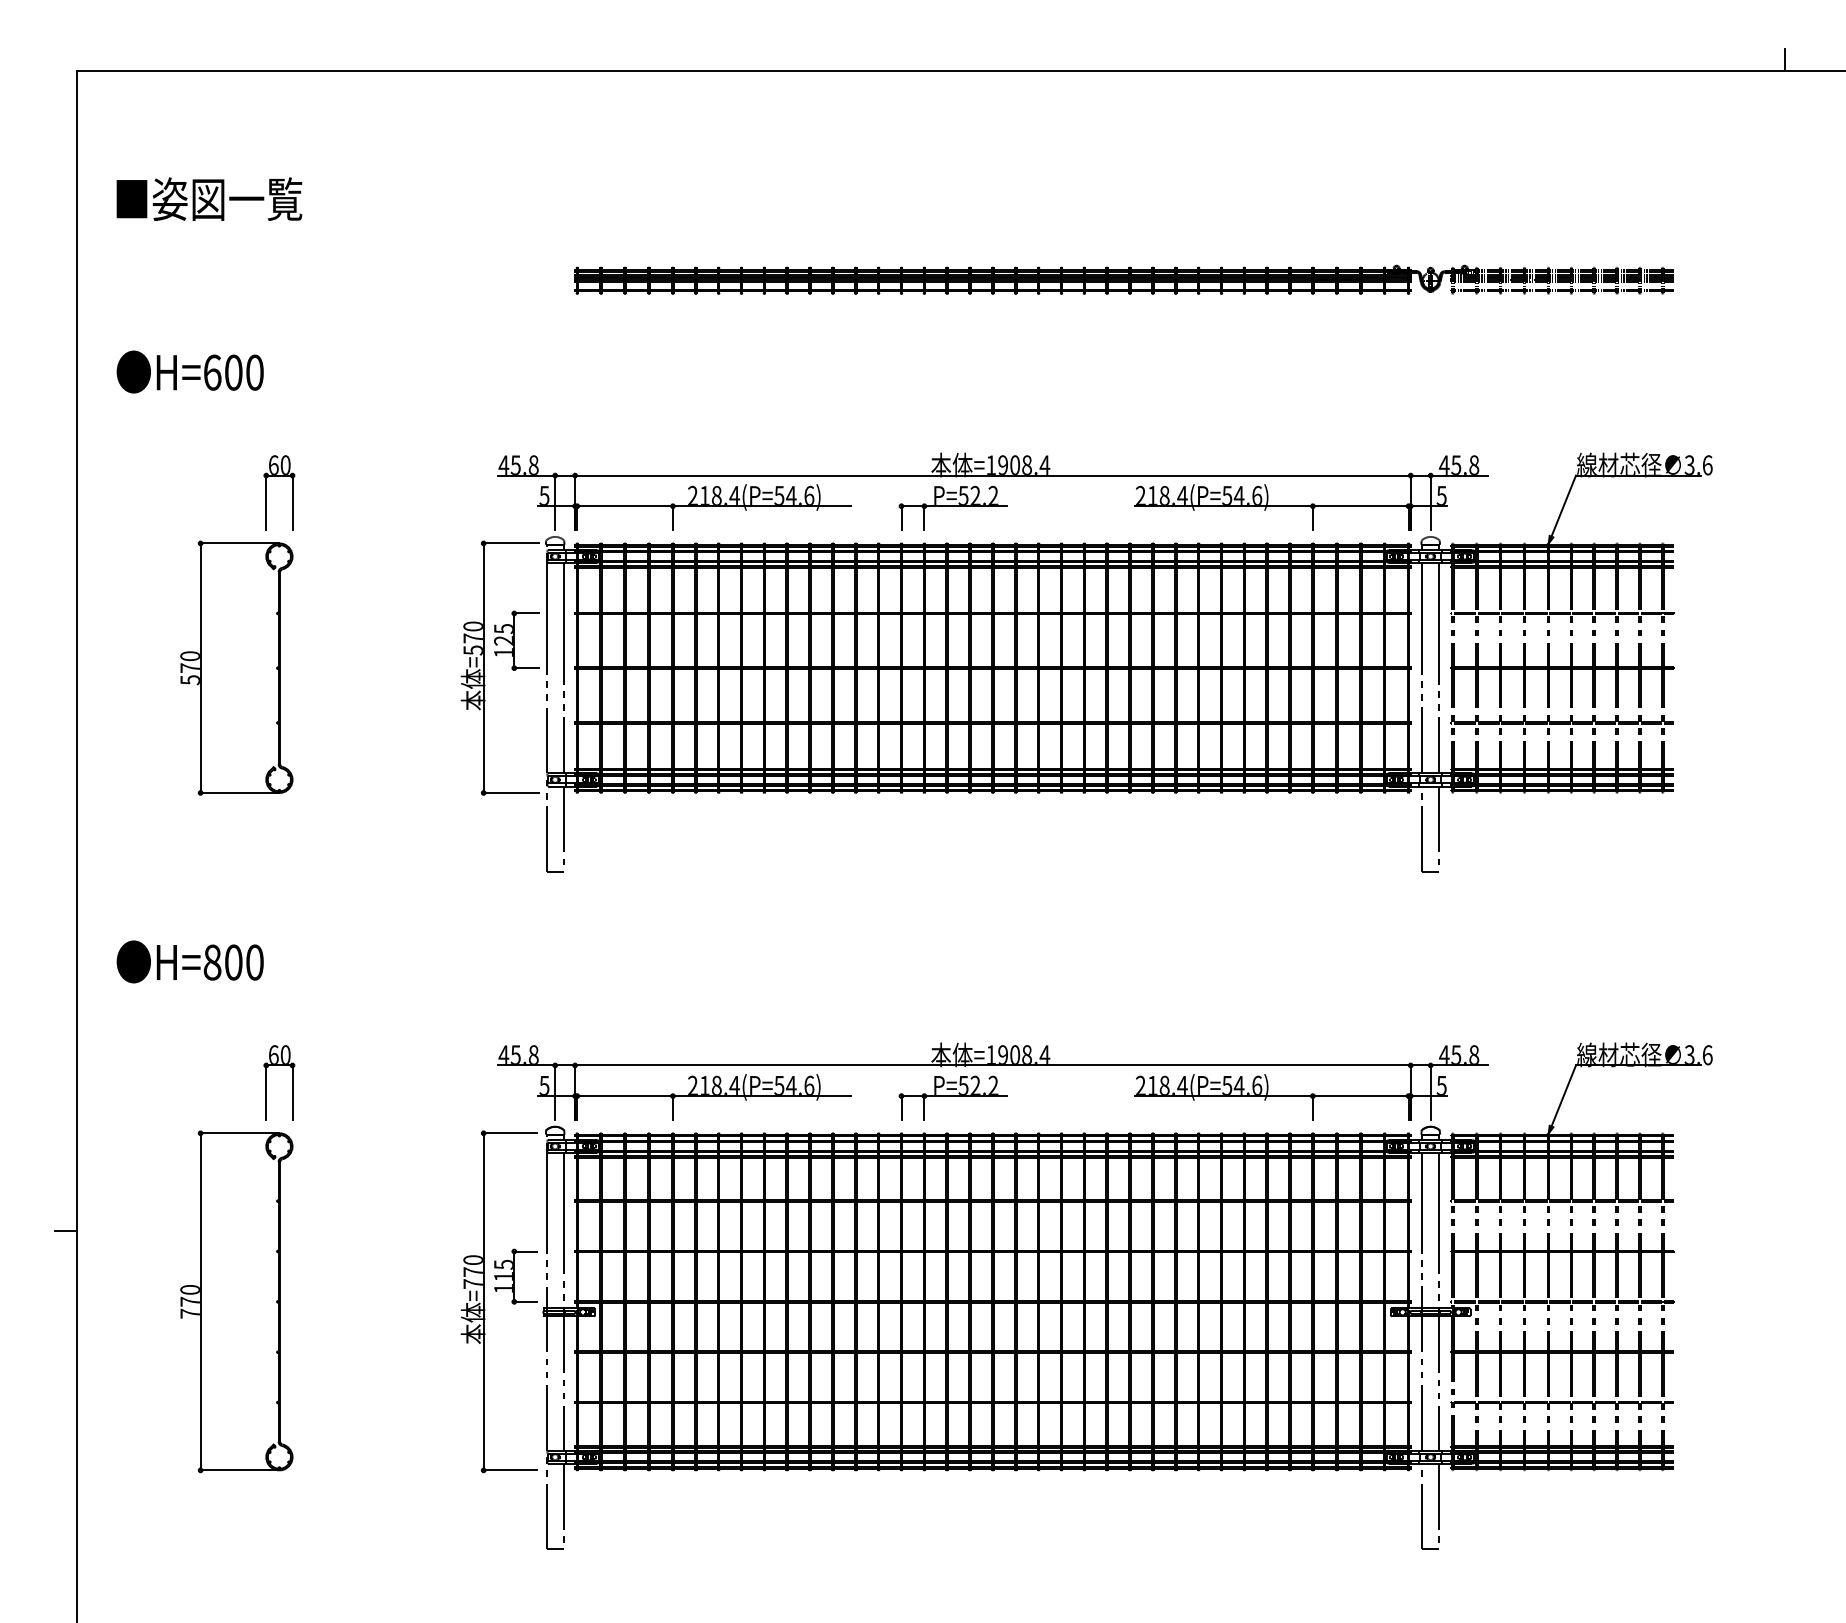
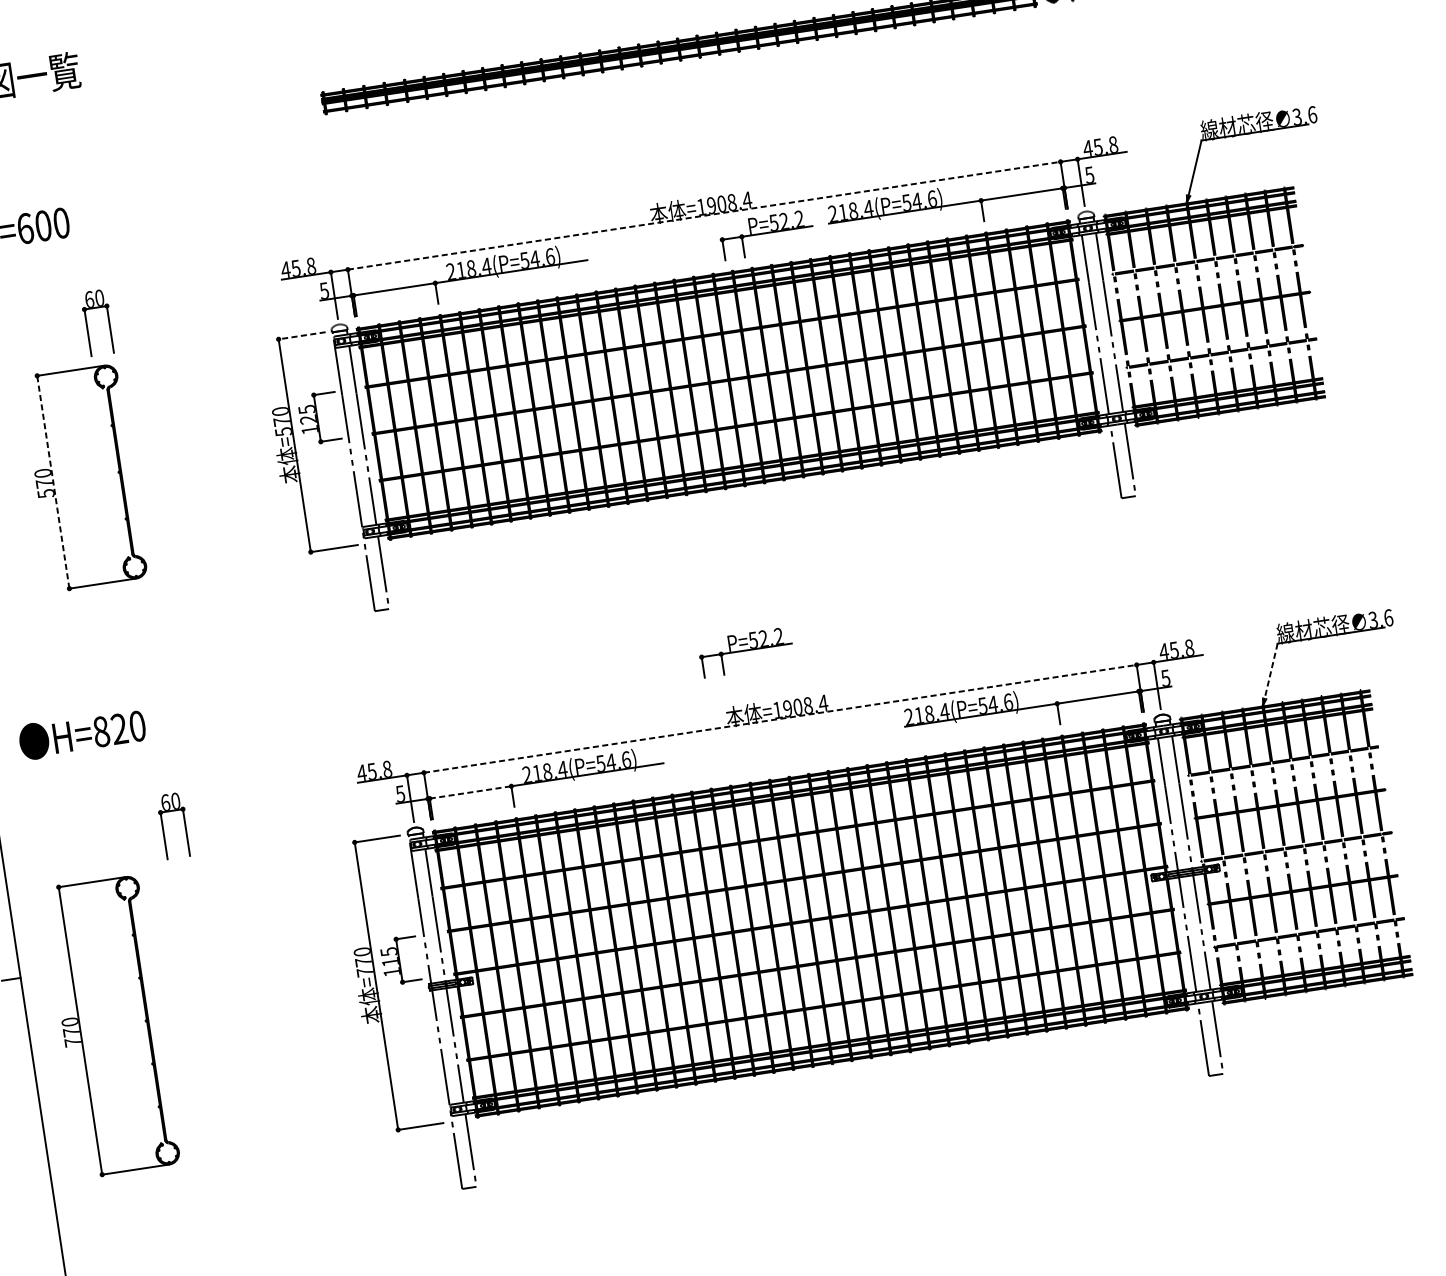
line: (992, 475) -> (703, 215), solid -> dashed
part: (952, 507) -> (766, 234), moved
line: (510, 543) -> (301, 335), solid -> dashed
line: (200, 668) -> (53, 482), solid -> dashed
text: (233, 962) -> (119, 729), H=800 -> H=820
line: (992, 1065) -> (779, 718), solid -> dashed
line: (1563, 1095) -> (1270, 670), solid -> dashed
line: (625, 1096) -> (470, 792), solid -> dashed
part: (952, 1097) -> (745, 651), moved
part: (236, 1301) -> (111, 1026), moved

